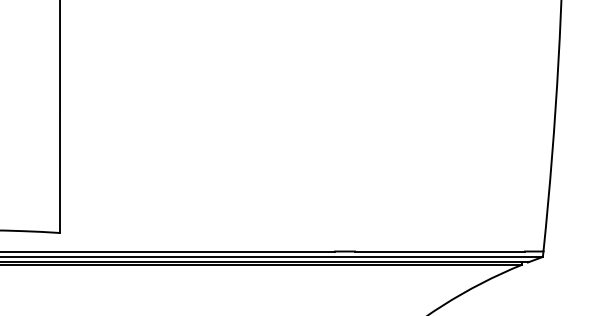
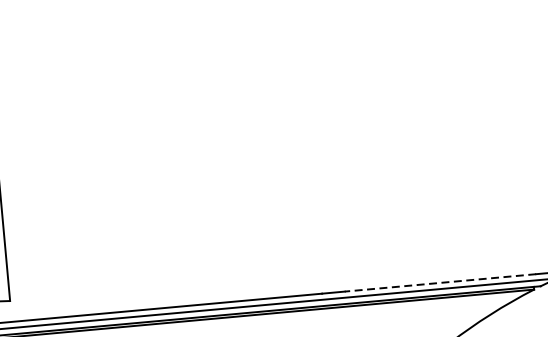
line: (440, 251) -> (441, 282), solid -> dashed

